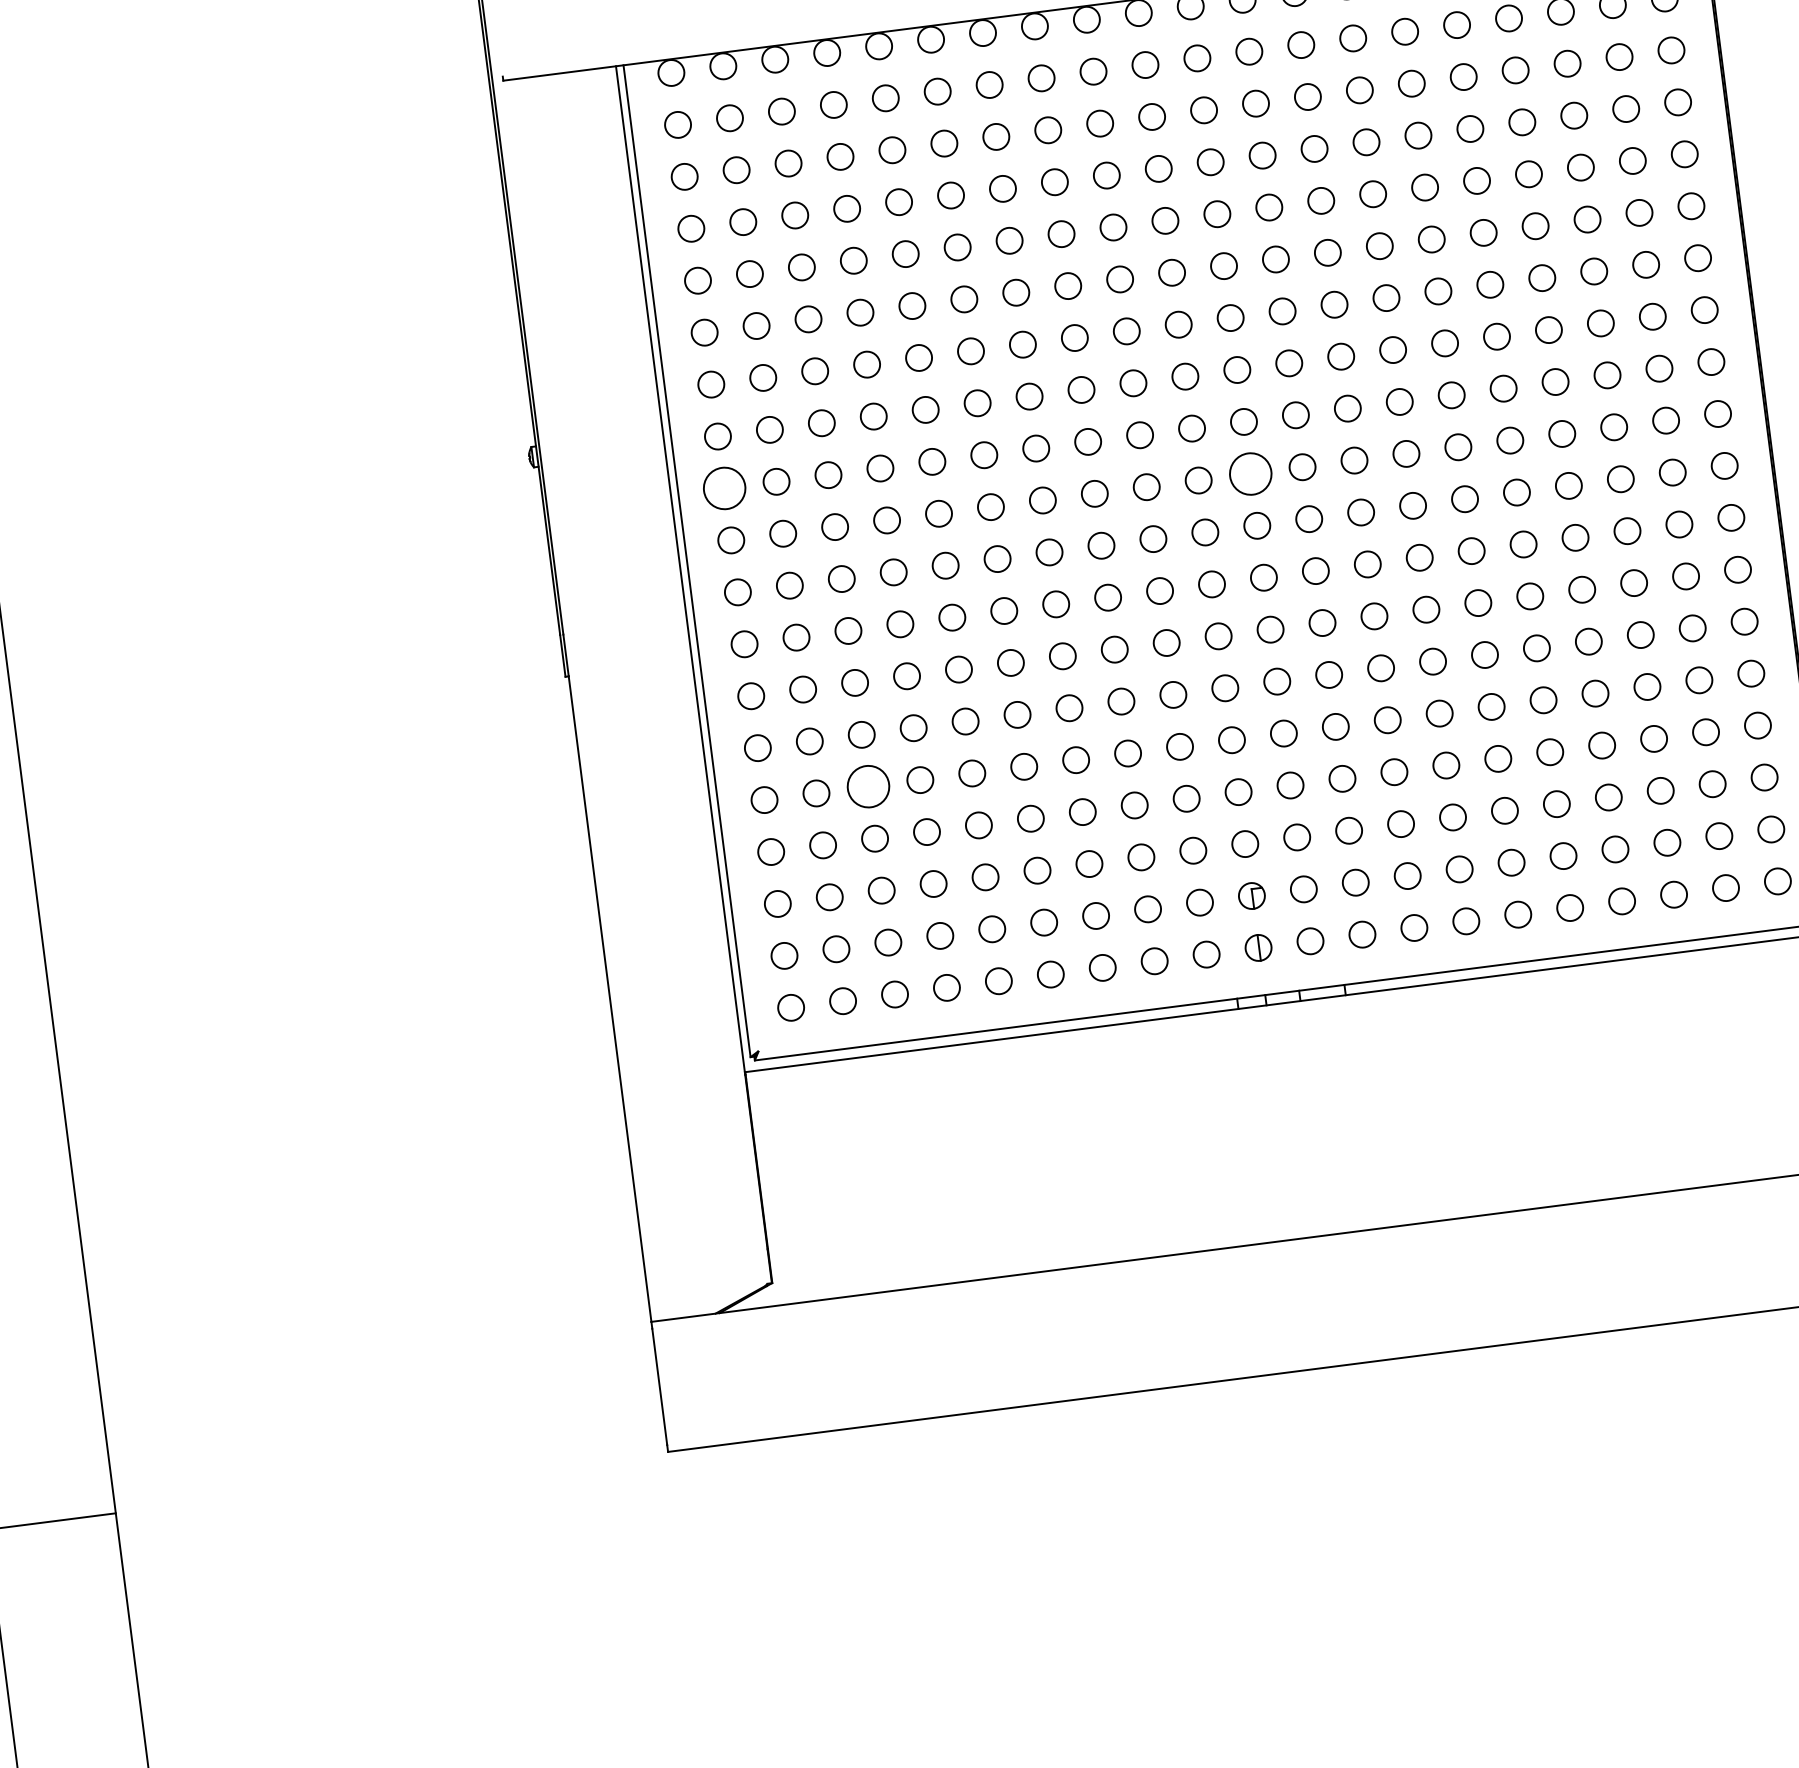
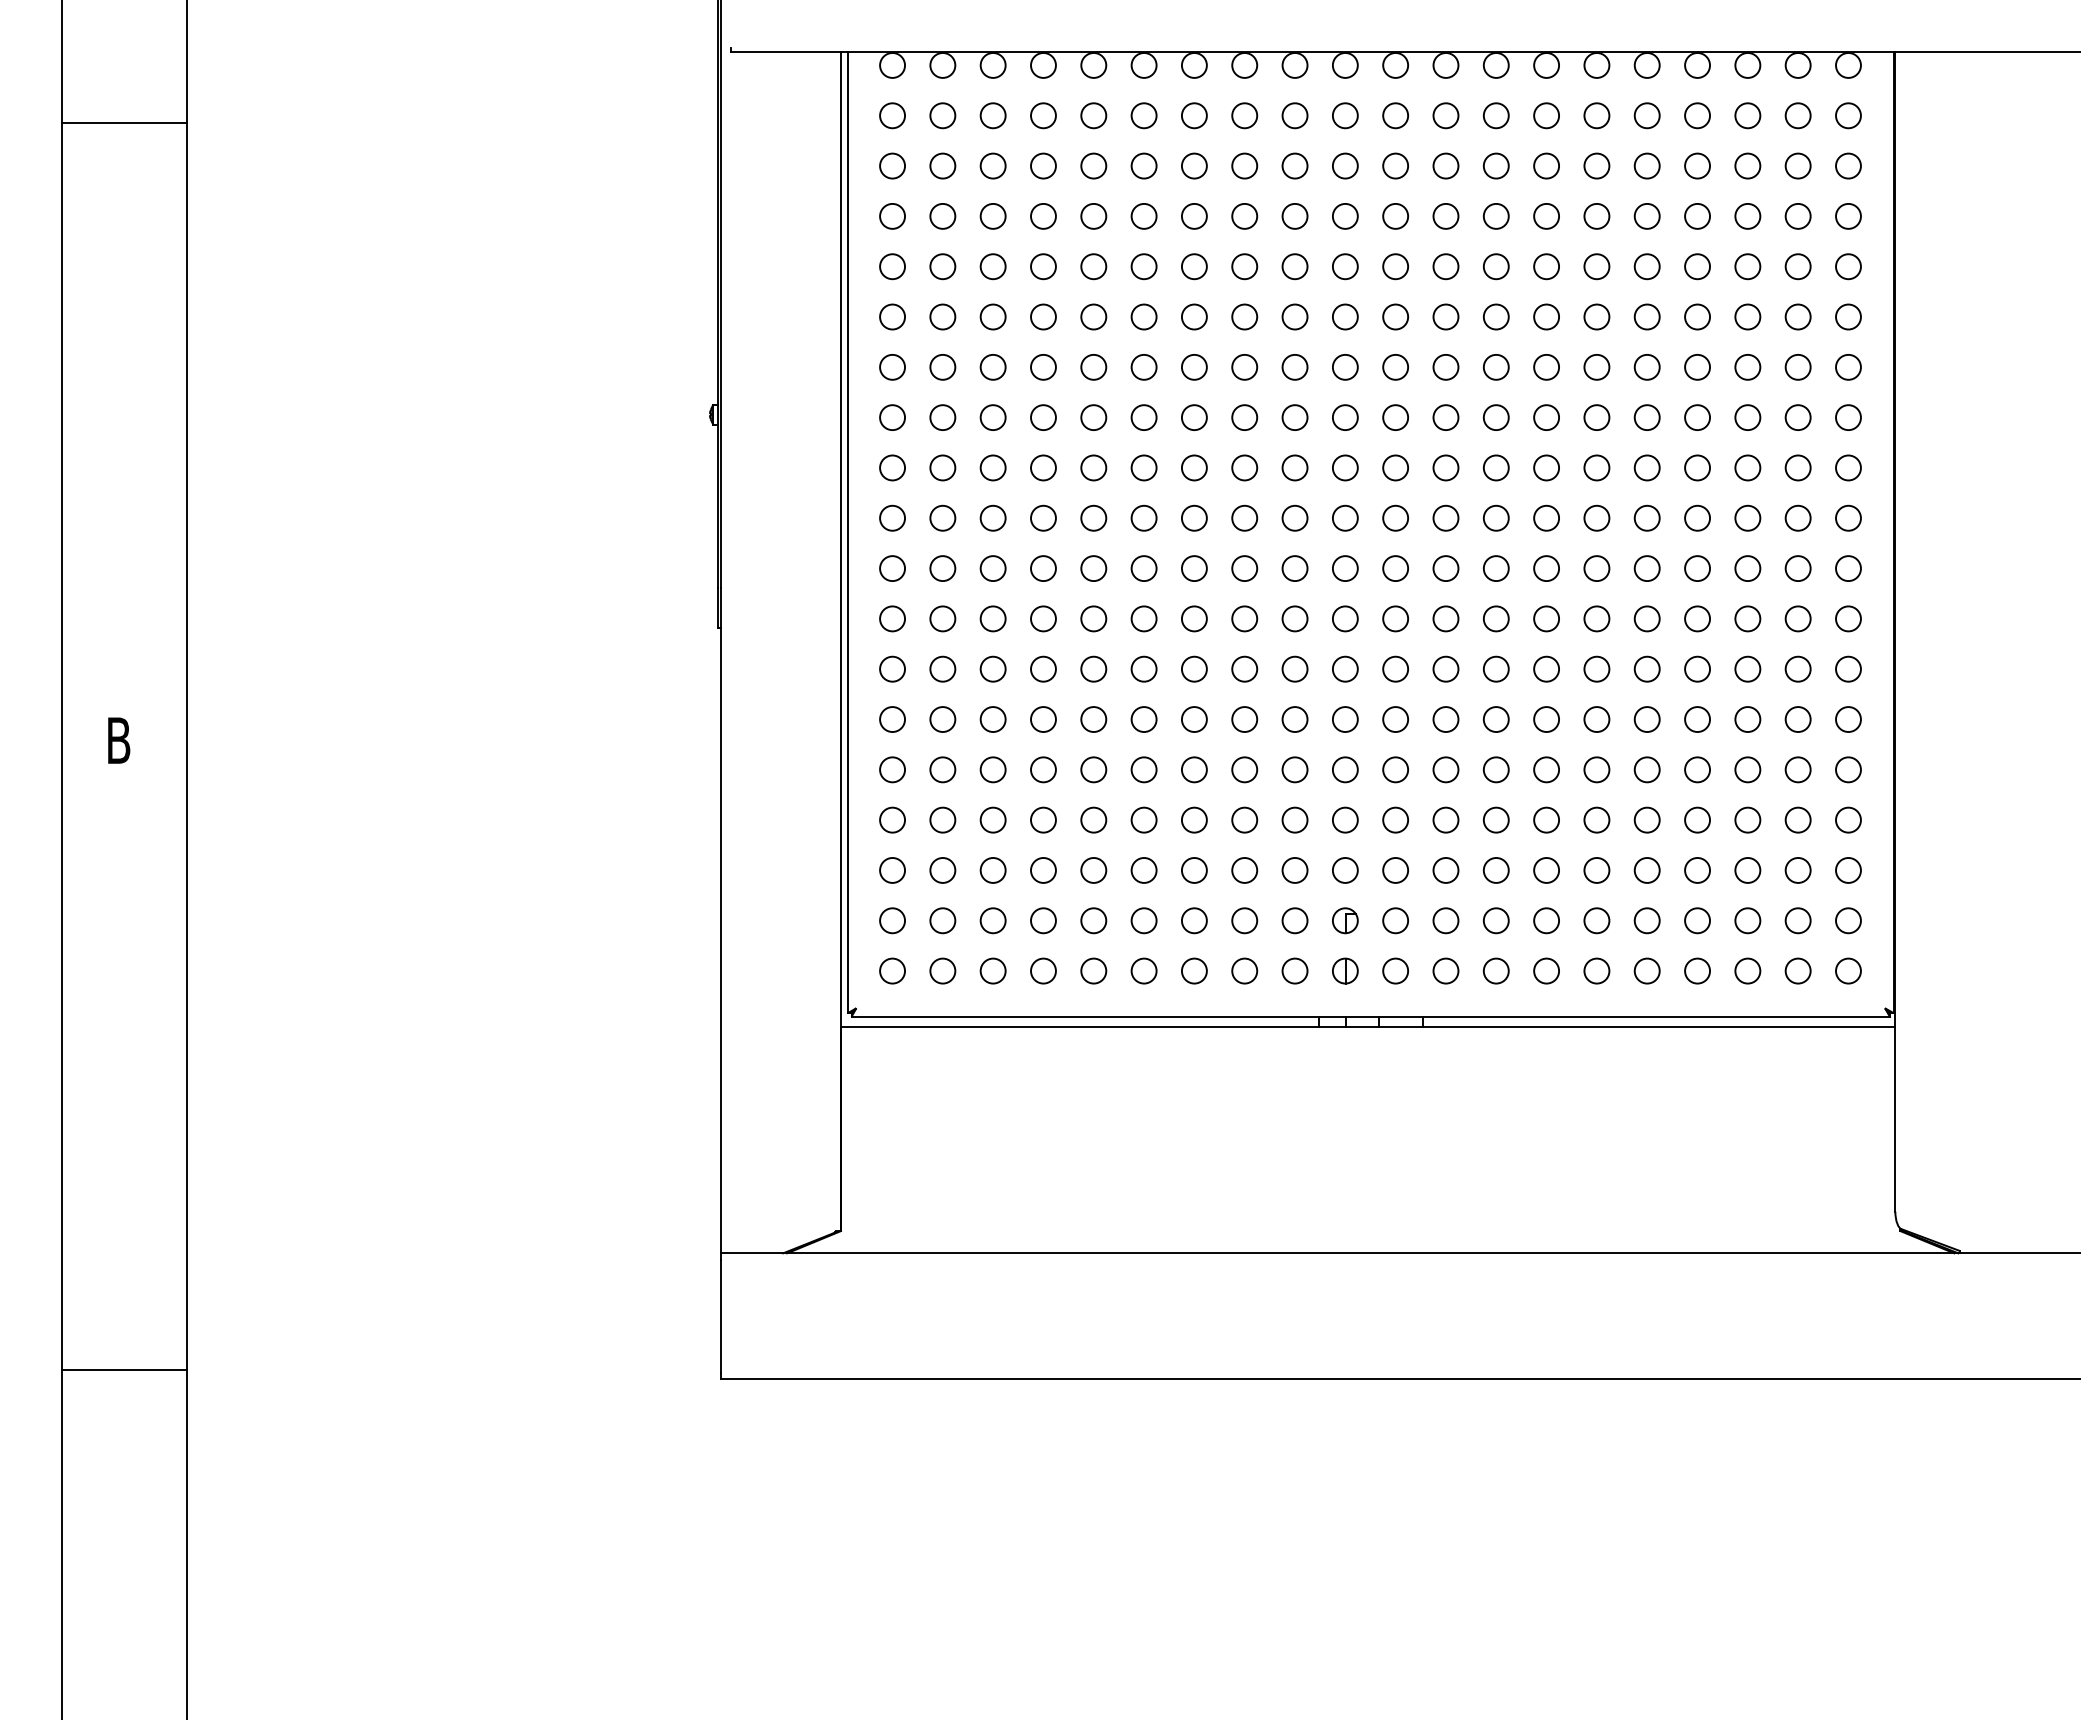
circle: (1250, 473) -> (1395, 517), size x0.62
circle: (724, 488) -> (892, 467), size x0.62
circle: (867, 786) -> (992, 769), size x0.62

